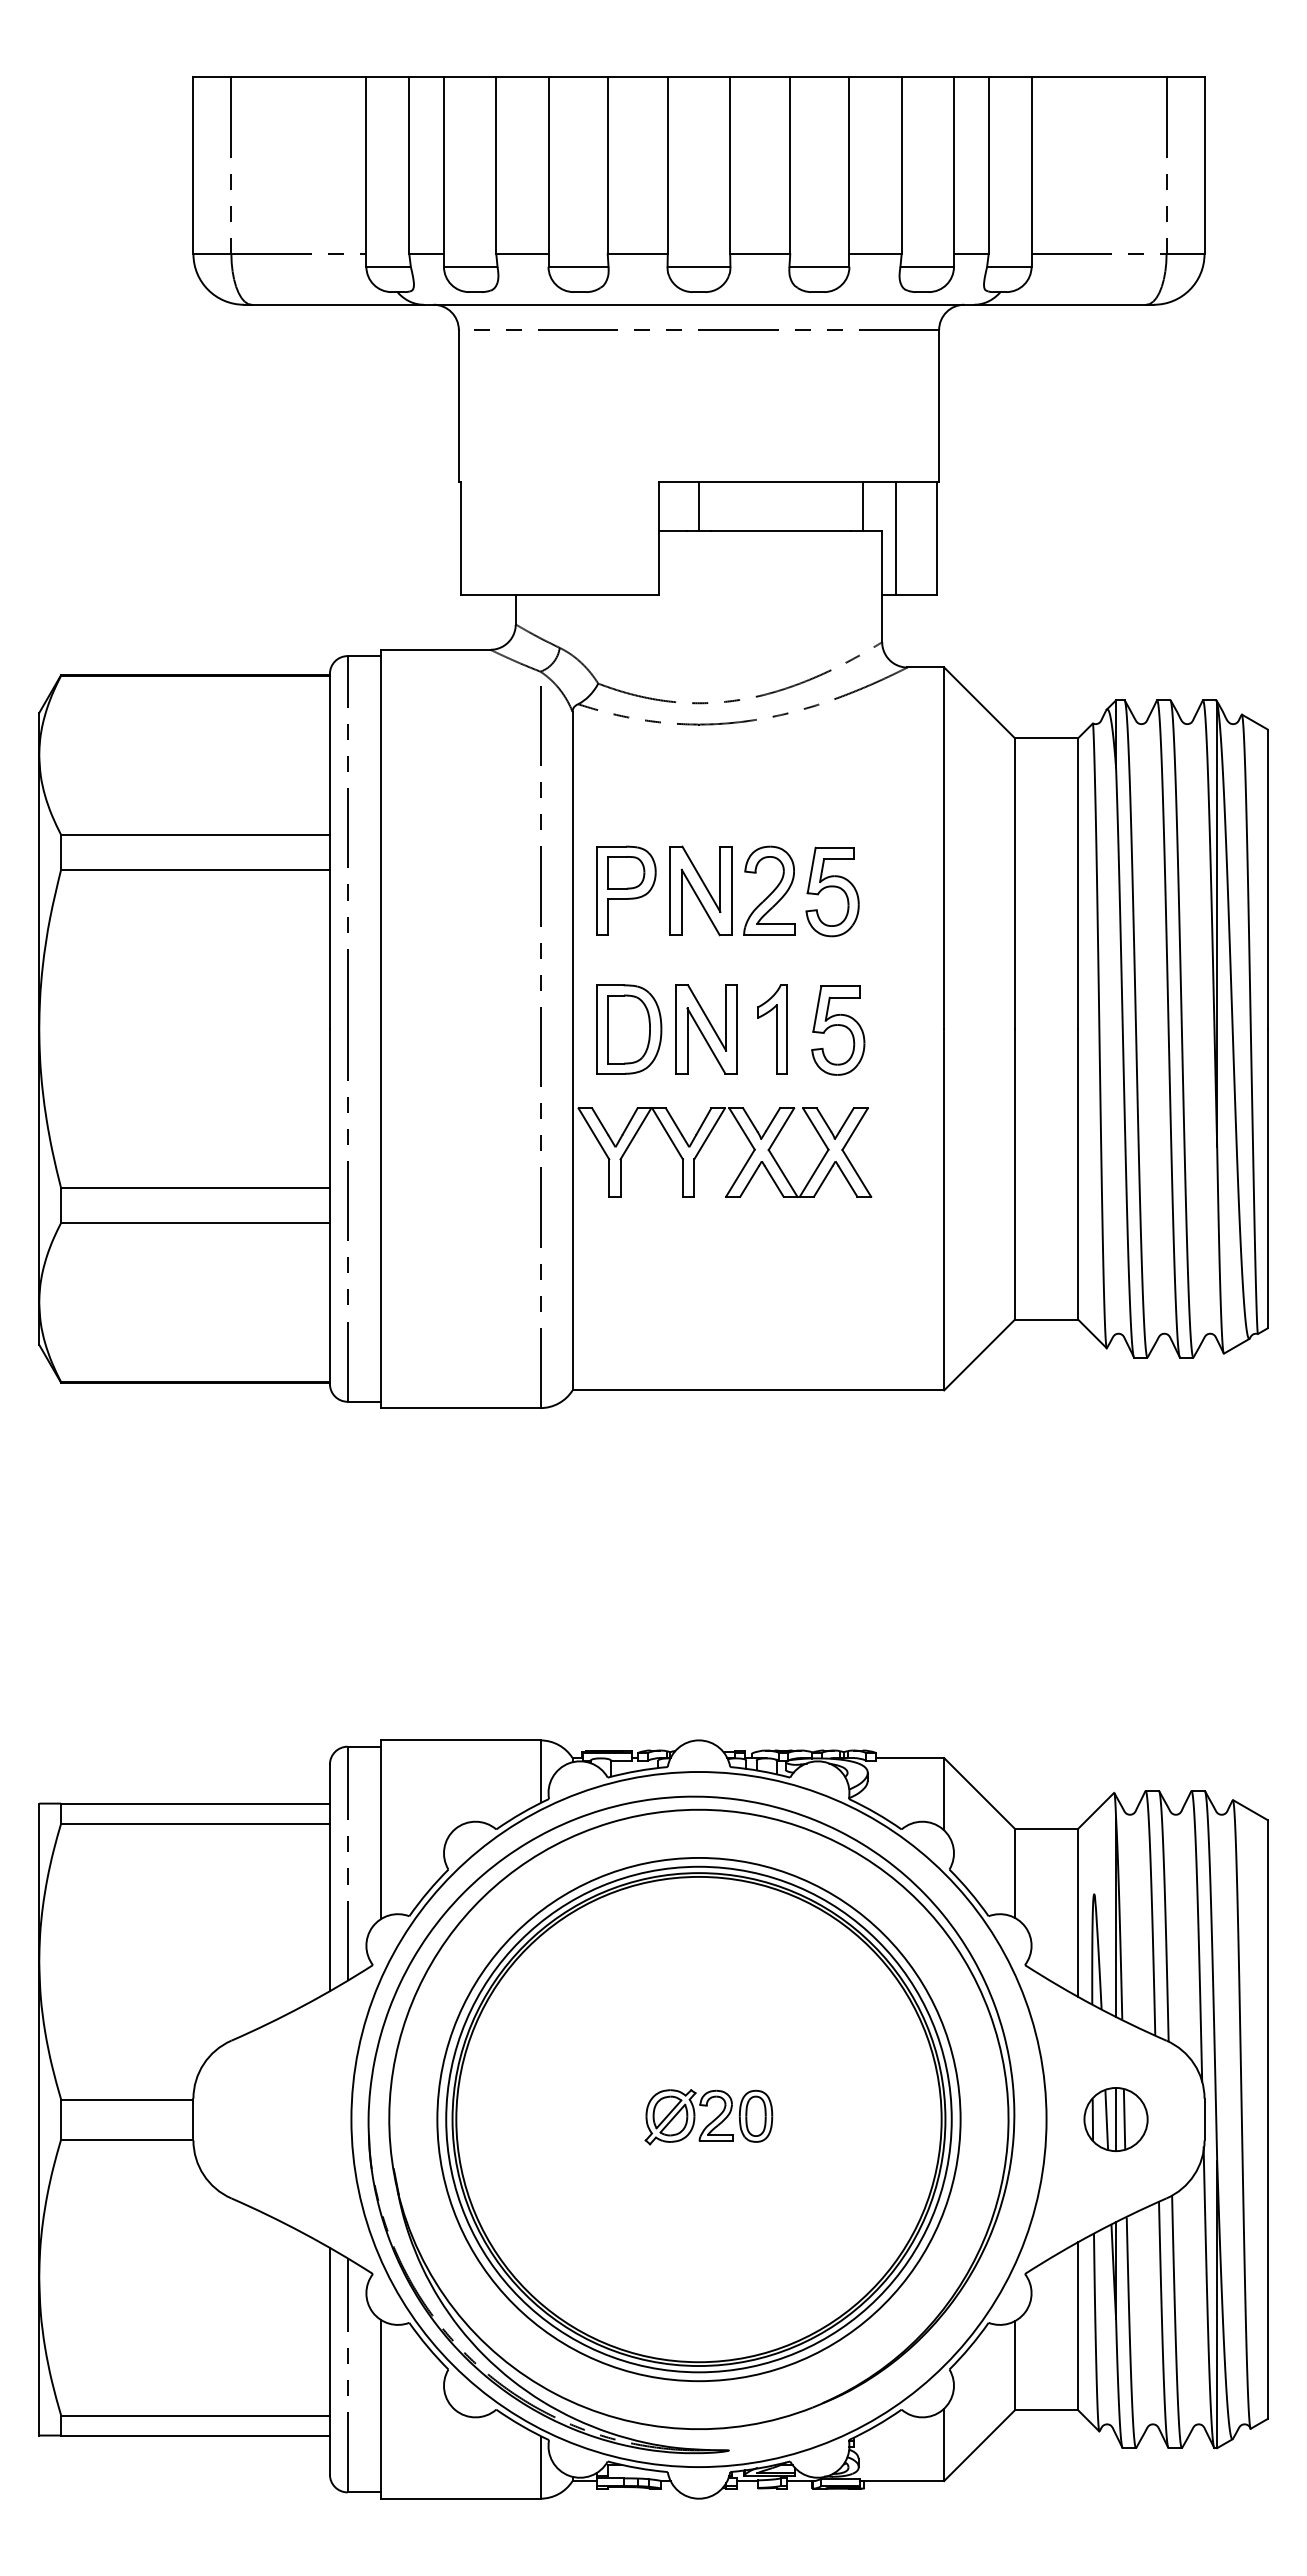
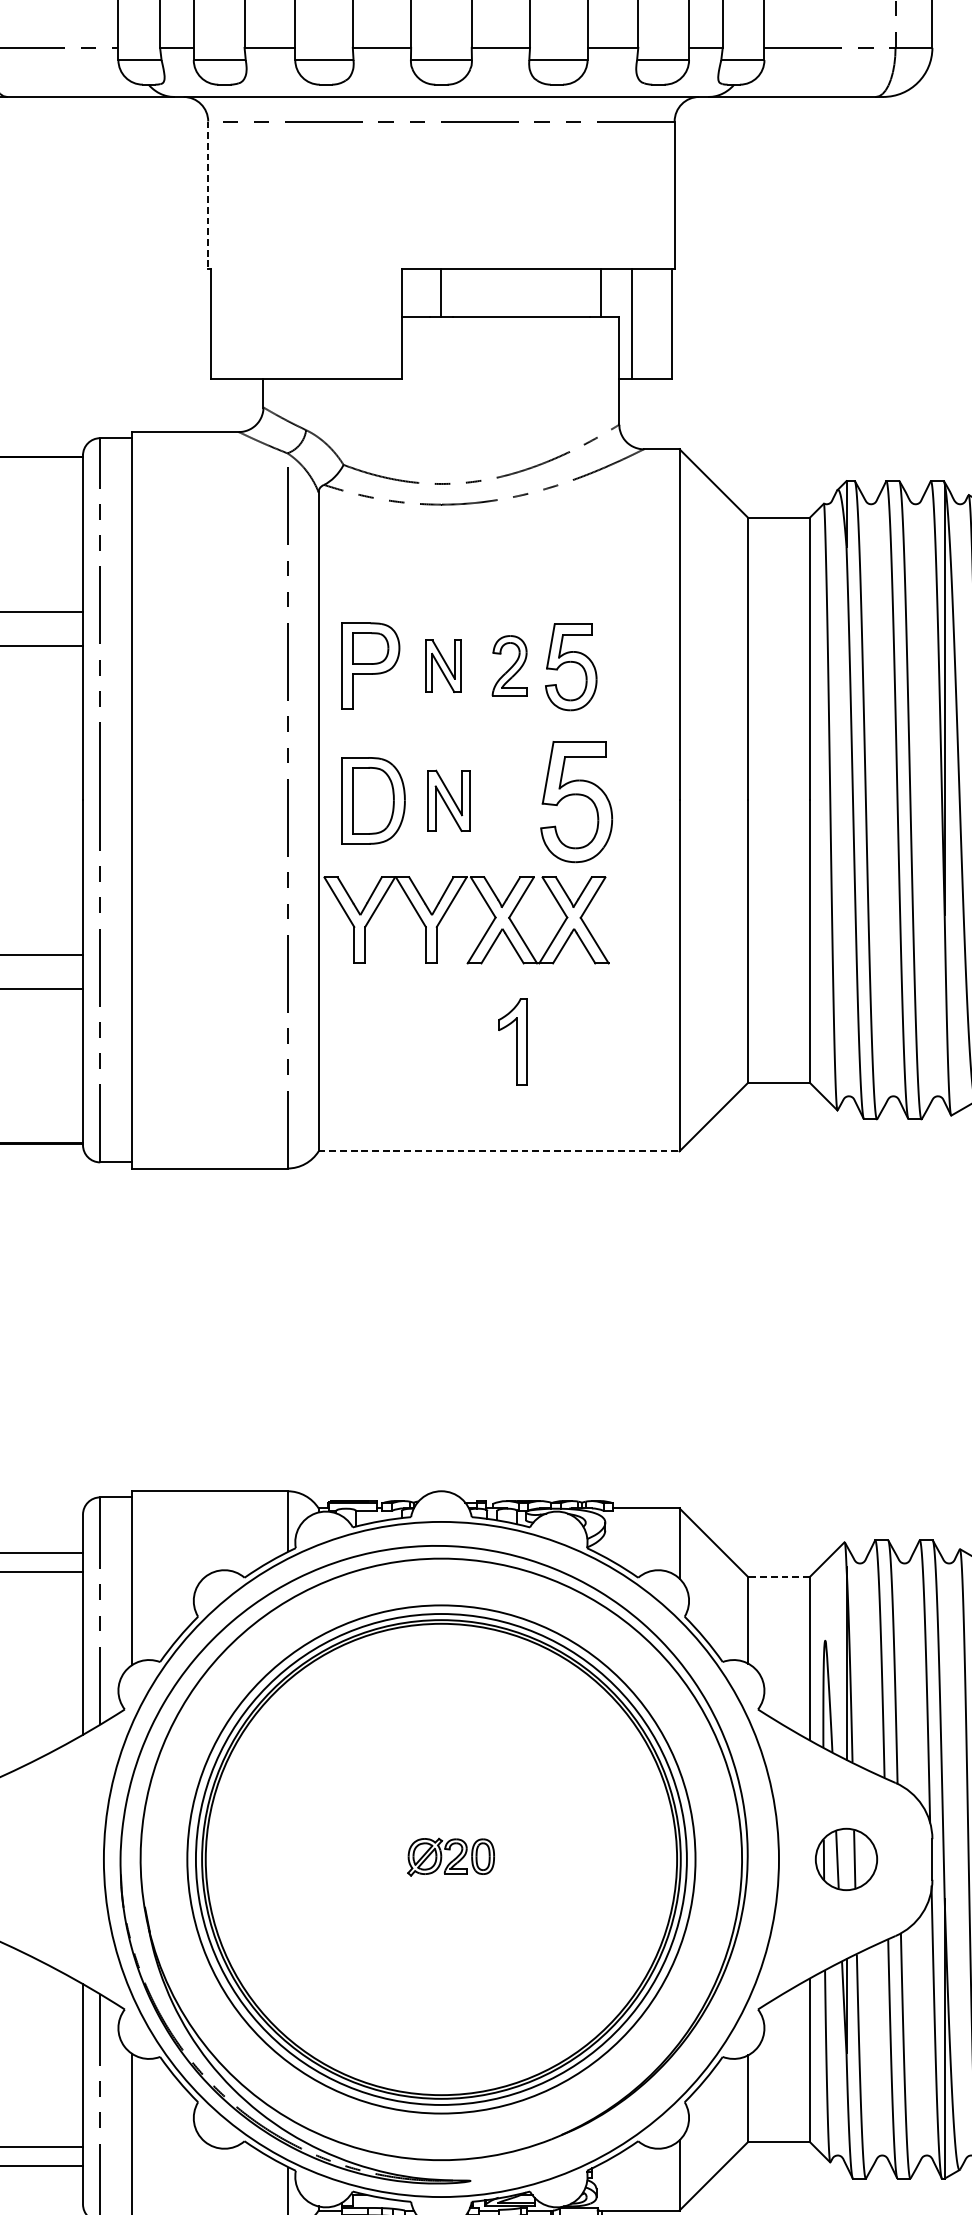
line: (458, 405) -> (207, 194), solid -> dashed
part: (700, 890) -> (442, 665), size x0.6
part: (769, 890) -> (509, 665), size x0.7
part: (706, 1029) -> (448, 800), size x0.7
part: (772, 1029) -> (512, 1041), moved
part: (838, 1030) -> (576, 801), size x1.4
line: (758, 1390) -> (499, 1151), solid -> dashed
line: (1046, 1828) -> (778, 1576), solid -> dashed
part: (708, 2117) -> (450, 1857), size x0.7
line: (1116, 2119) -> (846, 1859), removed

